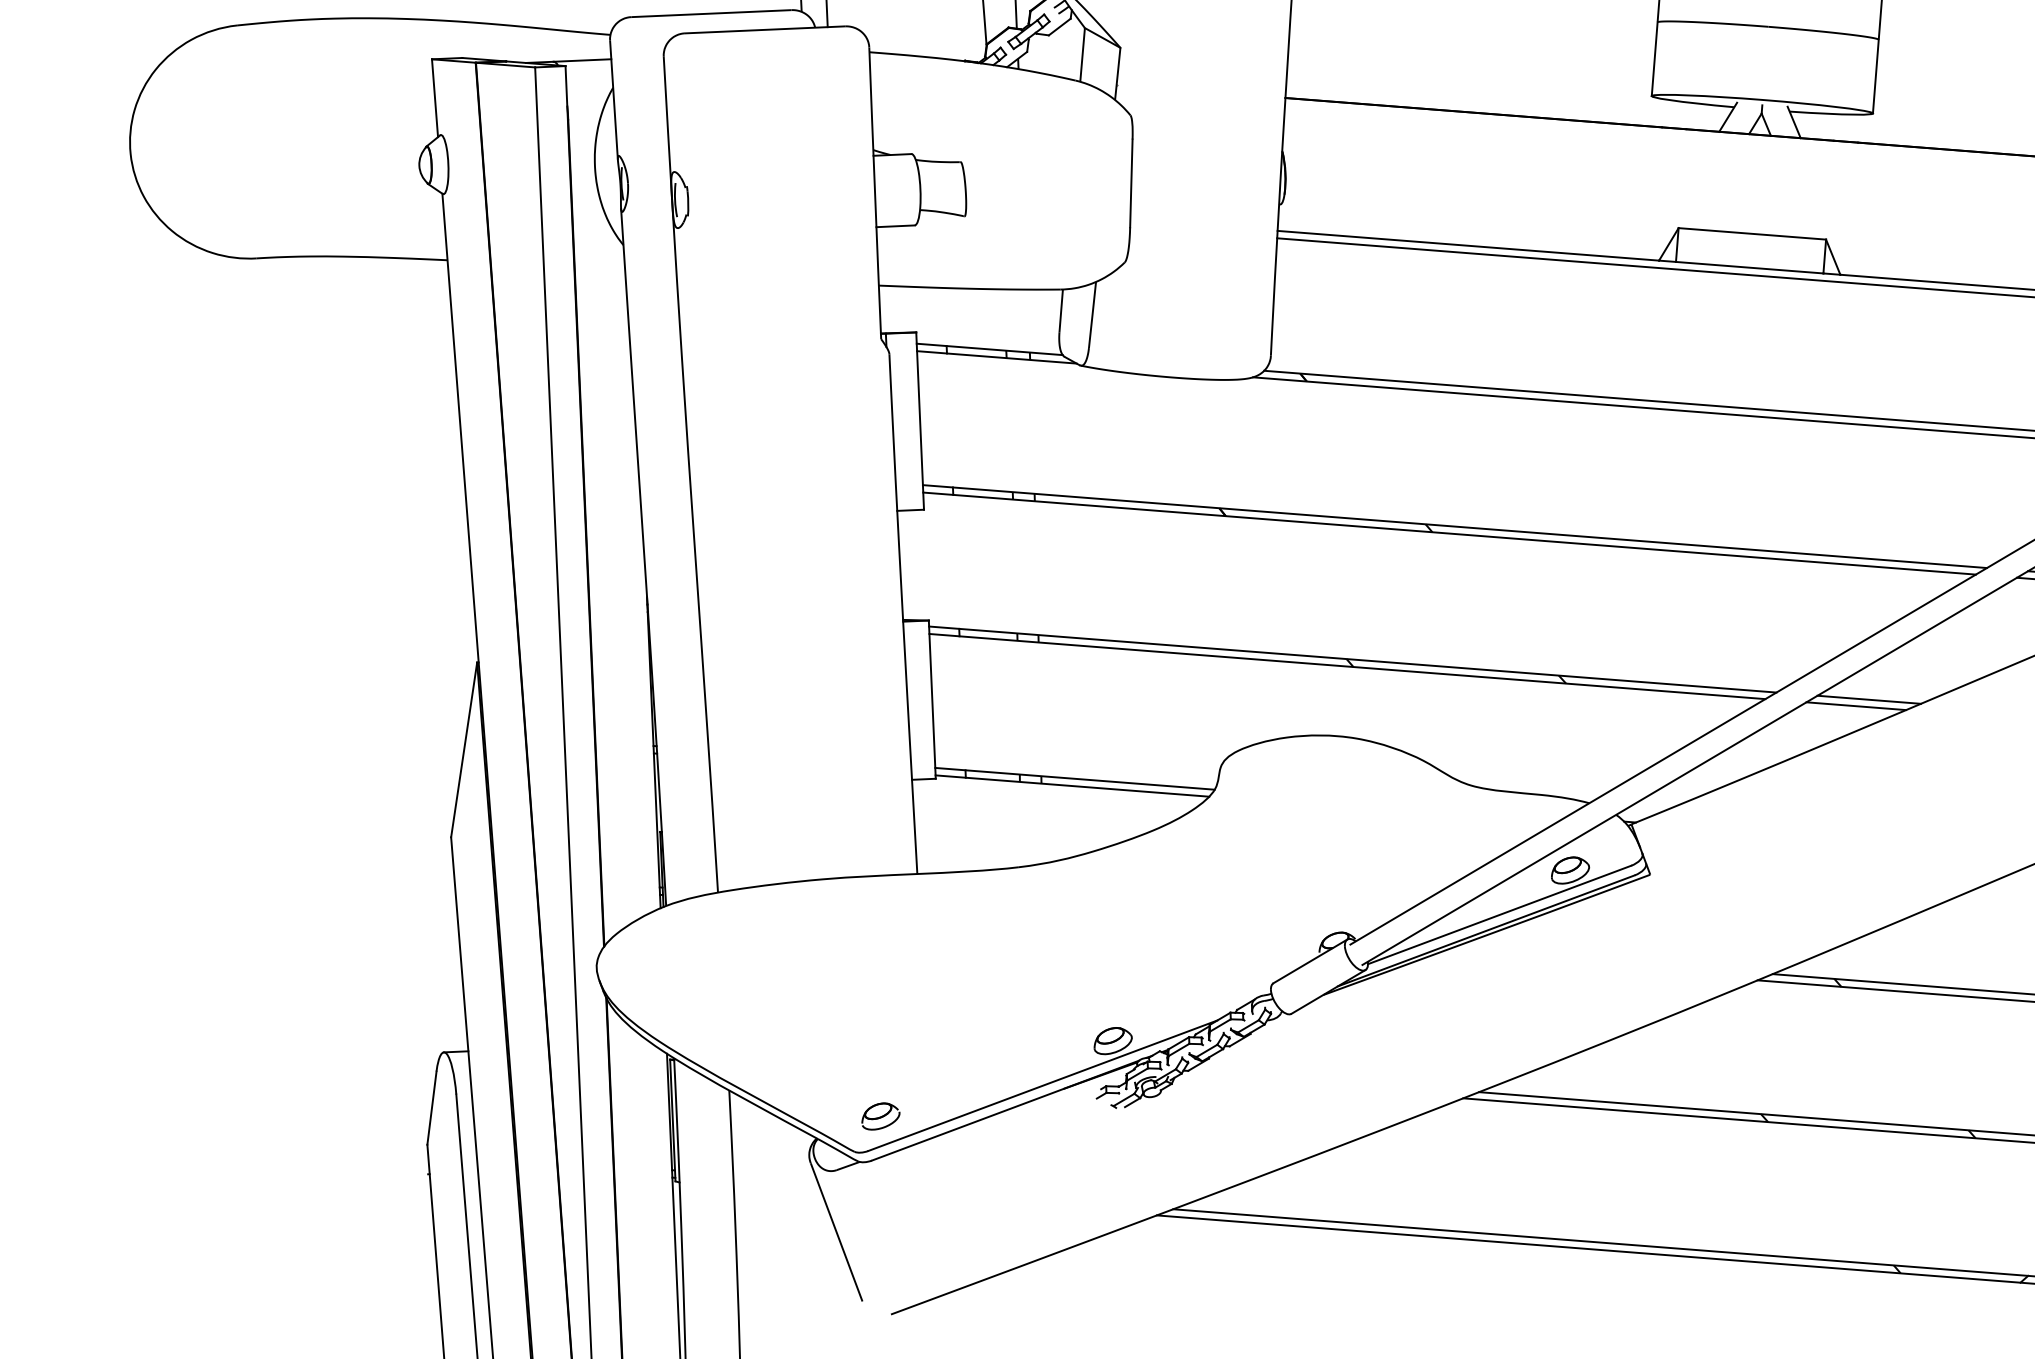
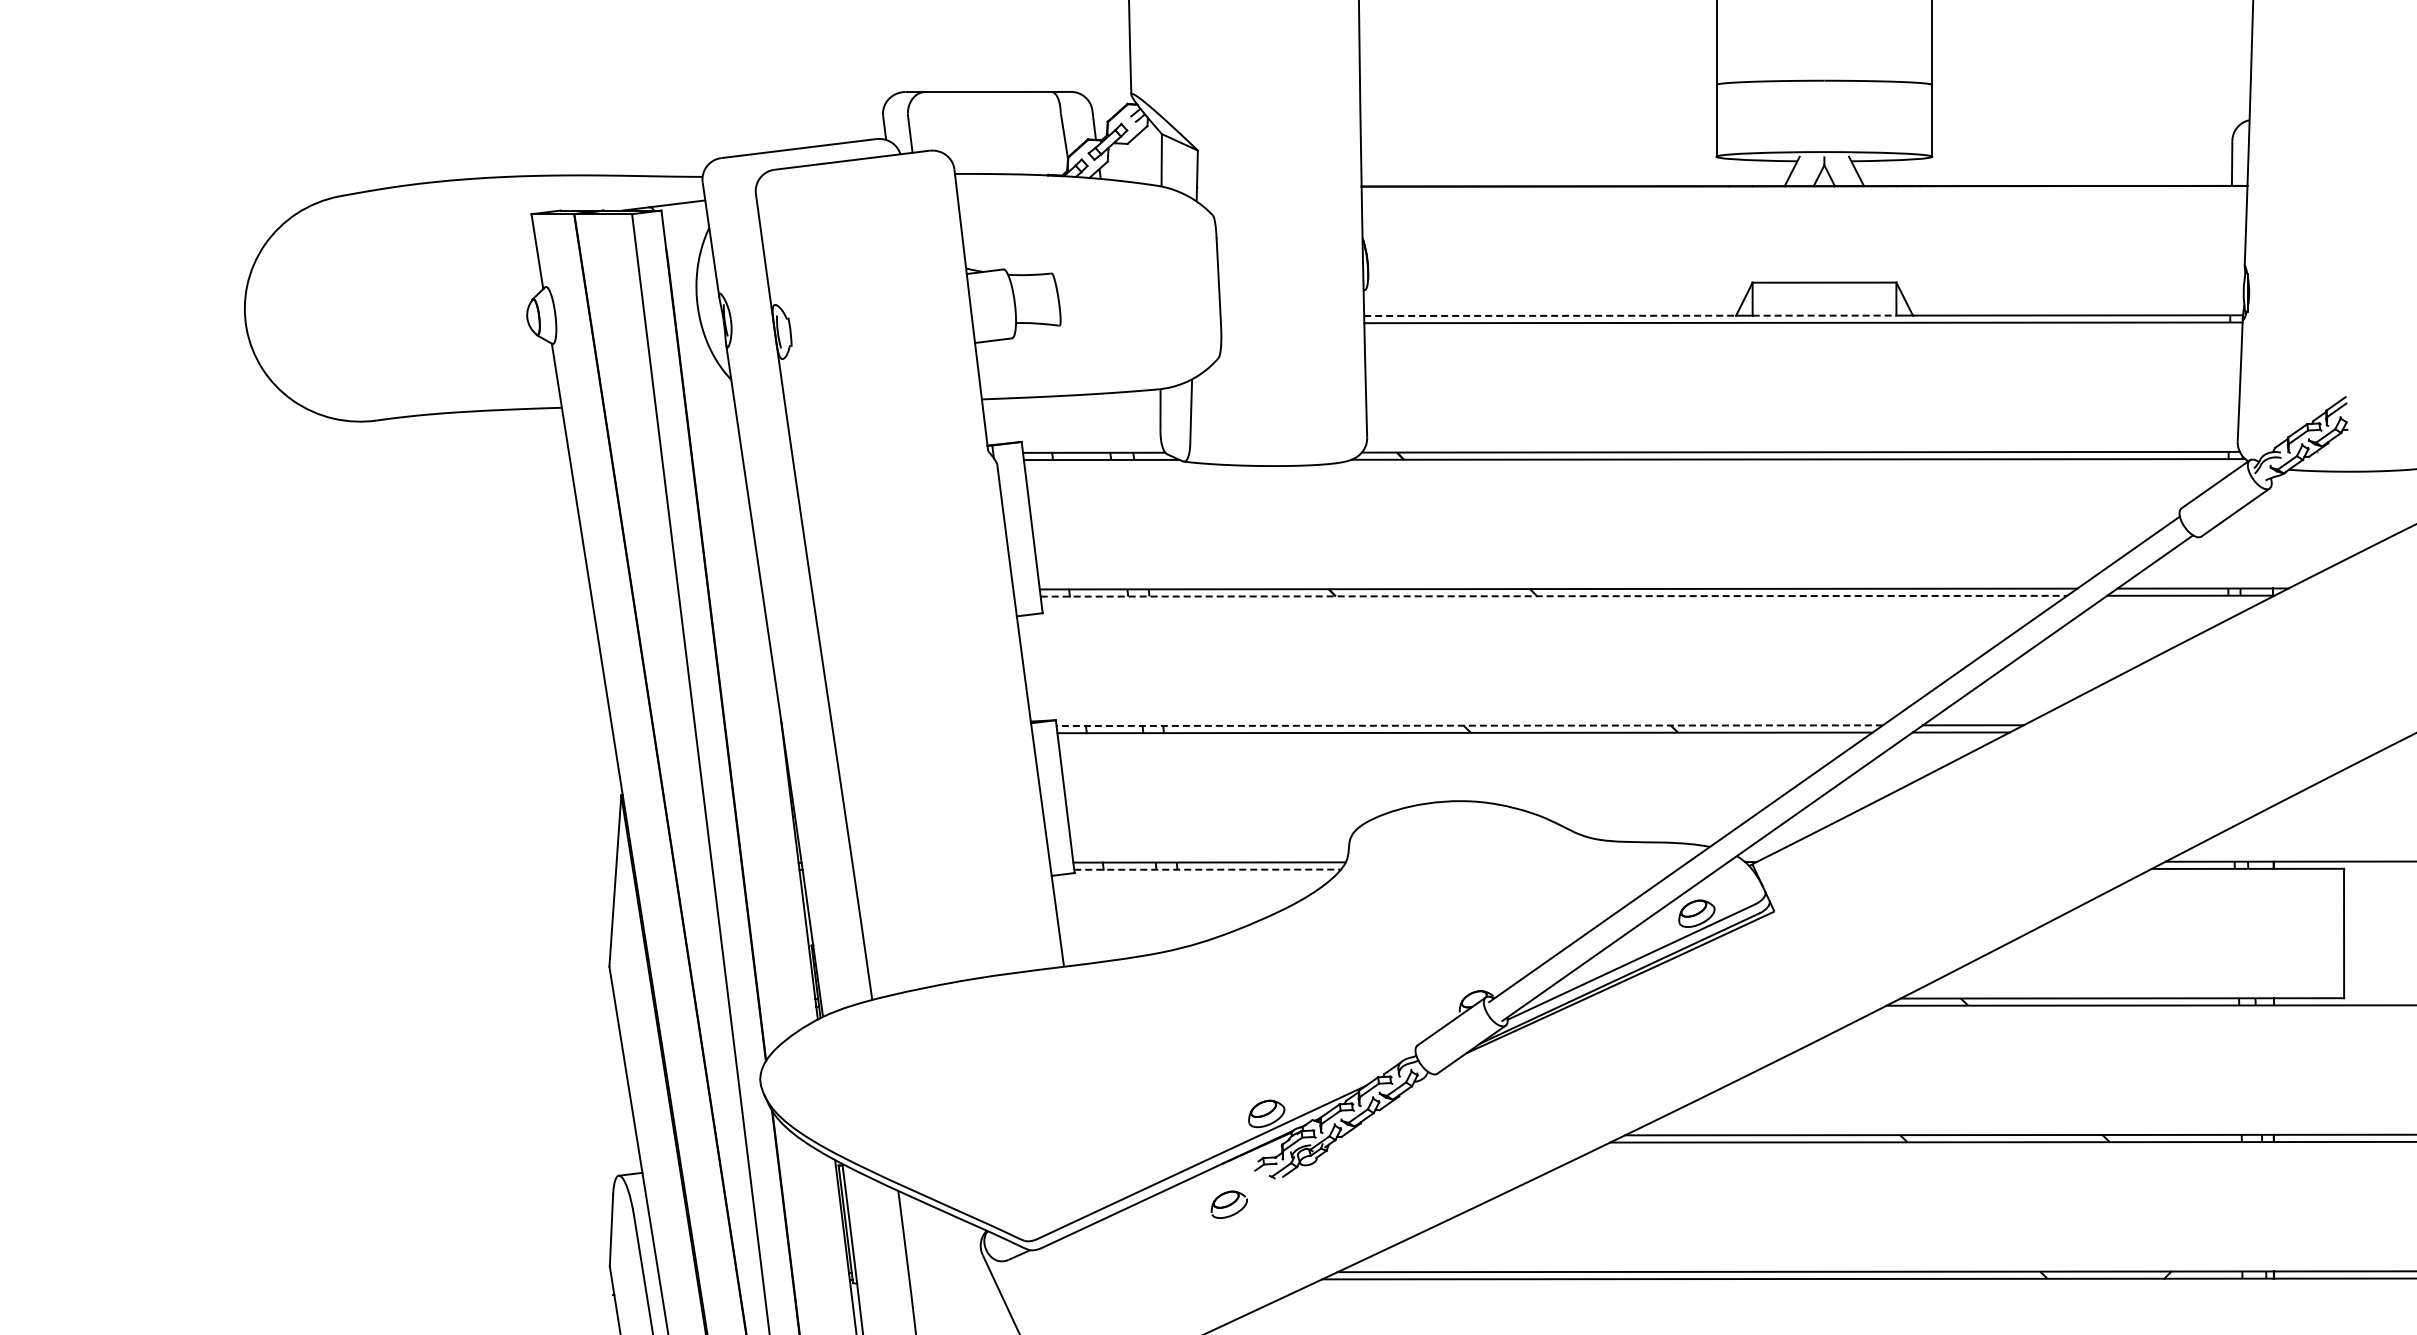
line: (1468, 245) -> (1550, 315), solid -> dashed
line: (1749, 267) -> (1824, 315), solid -> dashed
line: (1450, 533) -> (1554, 596), solid -> dashed
line: (1352, 659) -> (1469, 725), solid -> dashed
line: (1073, 785) -> (1208, 869), solid -> dashed
part: (880, 1116) -> (1228, 1204), moved

